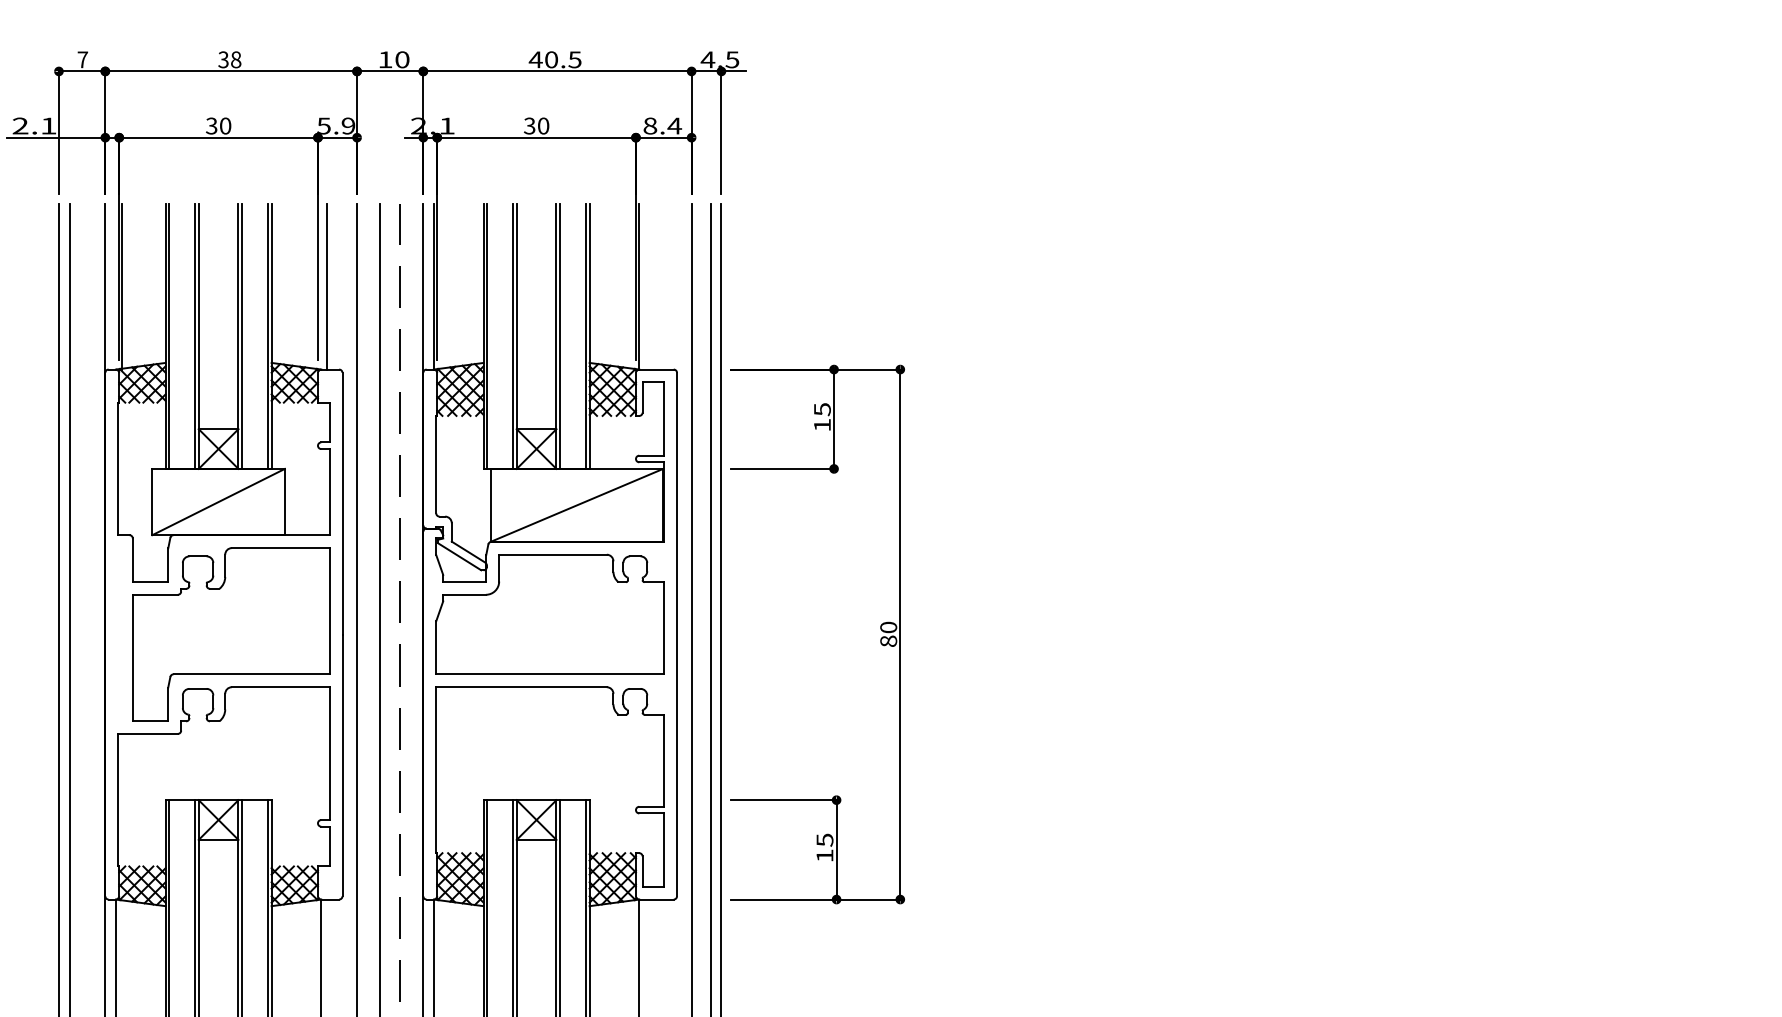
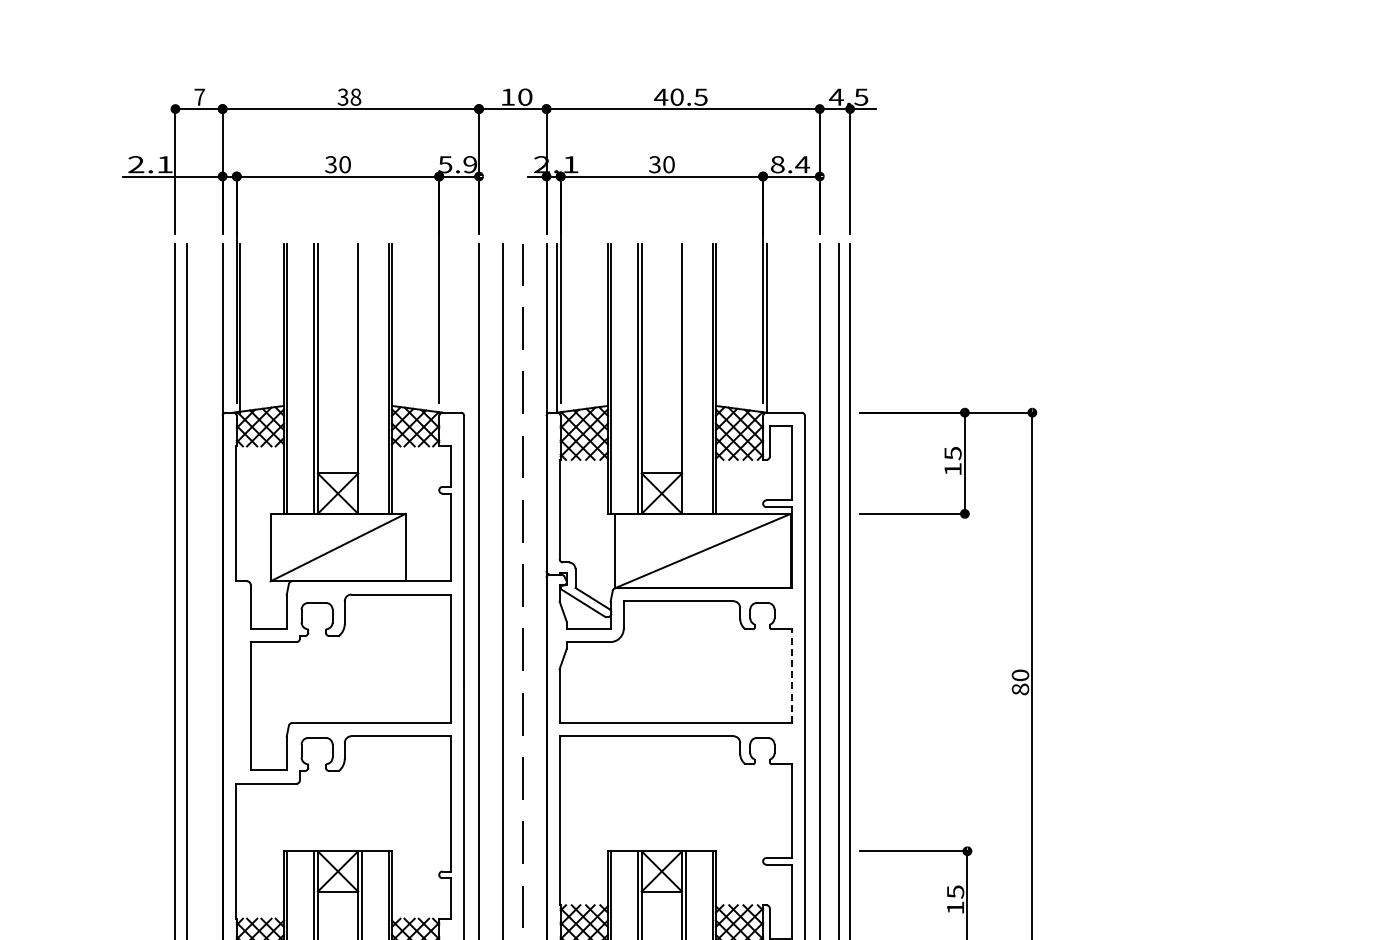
line: (327, 286) -> (448, 328), removed
line: (241, 335) -> (361, 377), removed
line: (559, 335) -> (685, 377), removed
line: (664, 627) -> (792, 675), solid -> dashed

